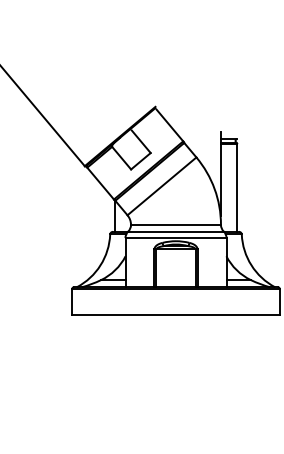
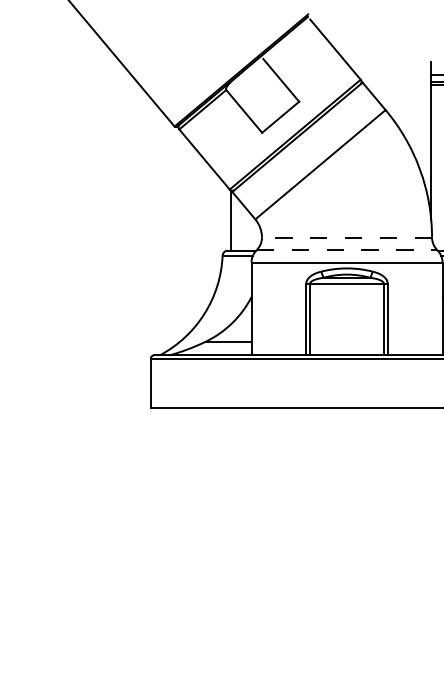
line: (176, 224) -> (347, 236), solid -> dashed
line: (176, 231) -> (347, 250), solid -> dashed

